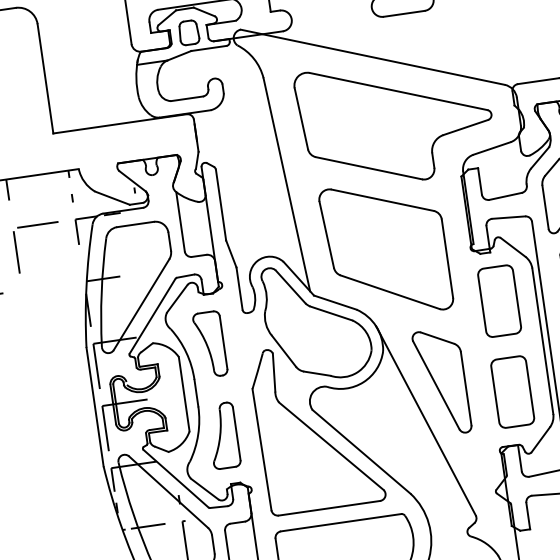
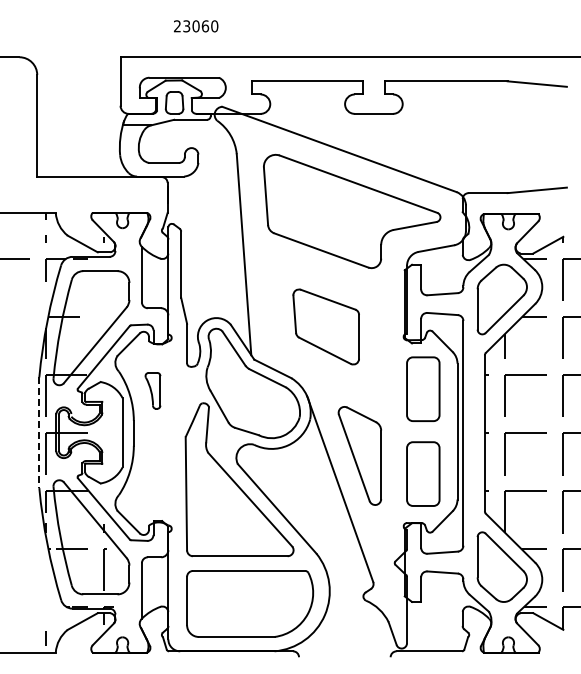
part: (385, 249) -> (325, 326), size x0.6
part: (209, 344) -> (152, 390), size x0.6
line: (95, 407) -> (39, 433), solid -> dashed
part: (222, 435) -> (152, 475), removed

